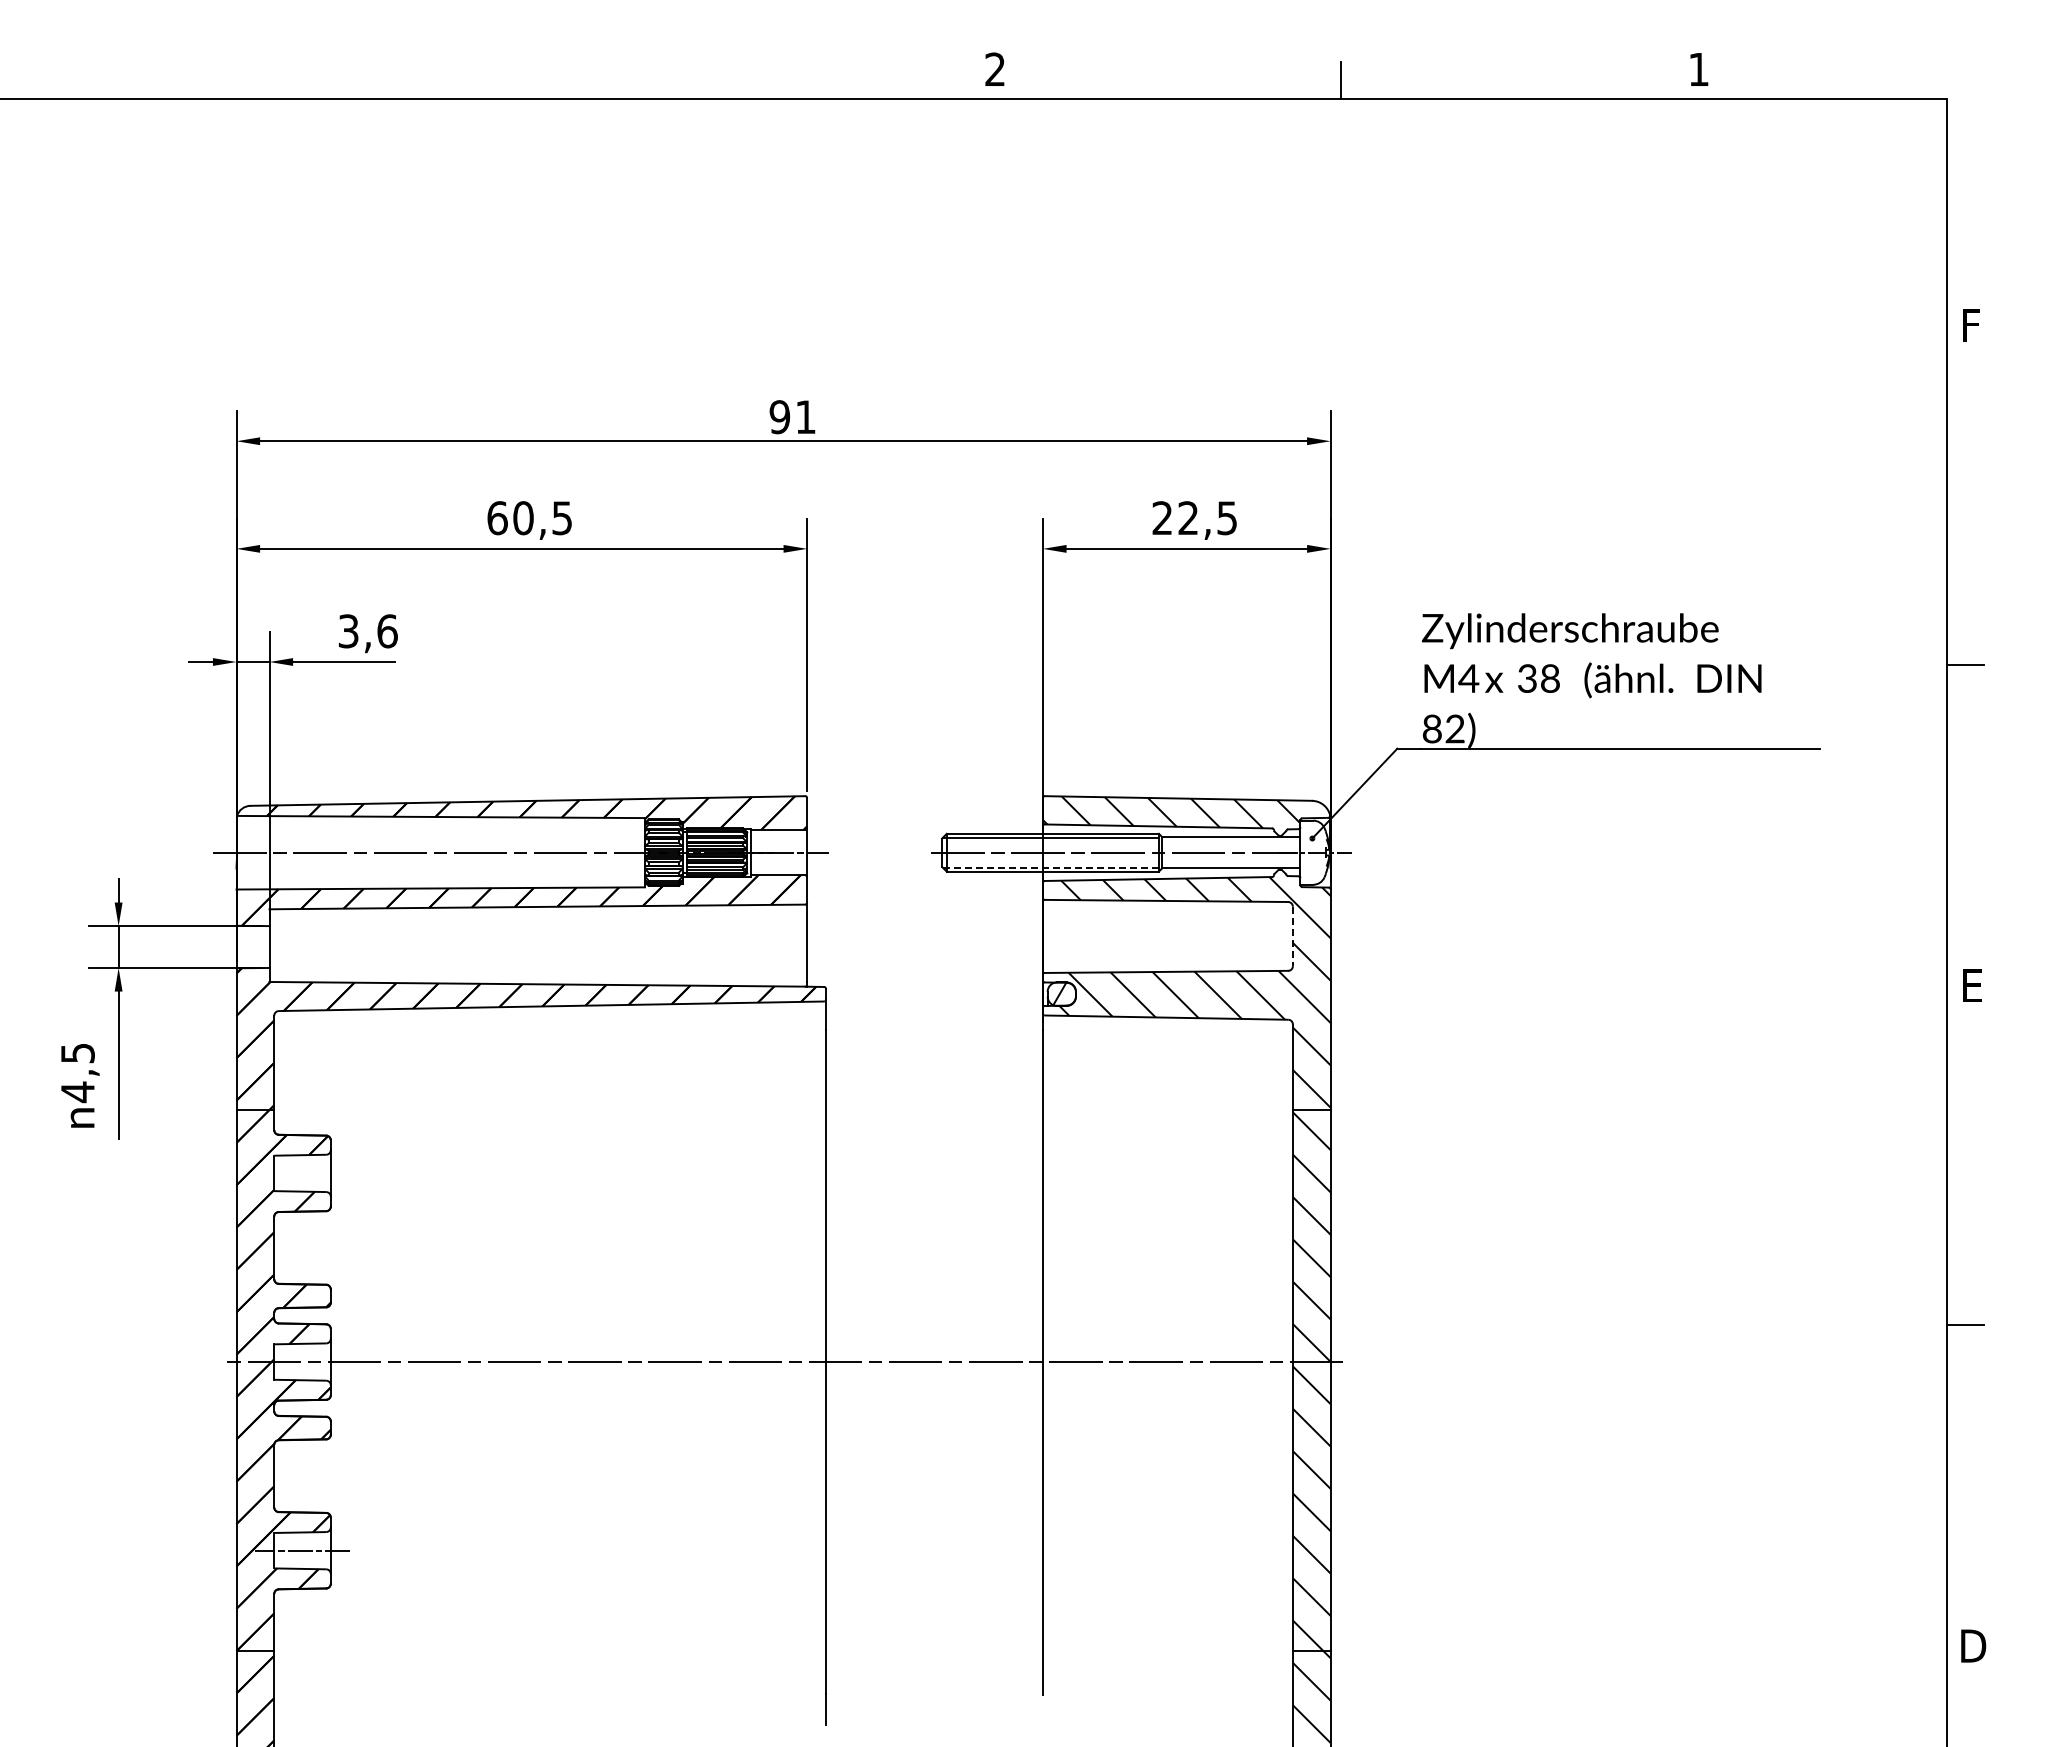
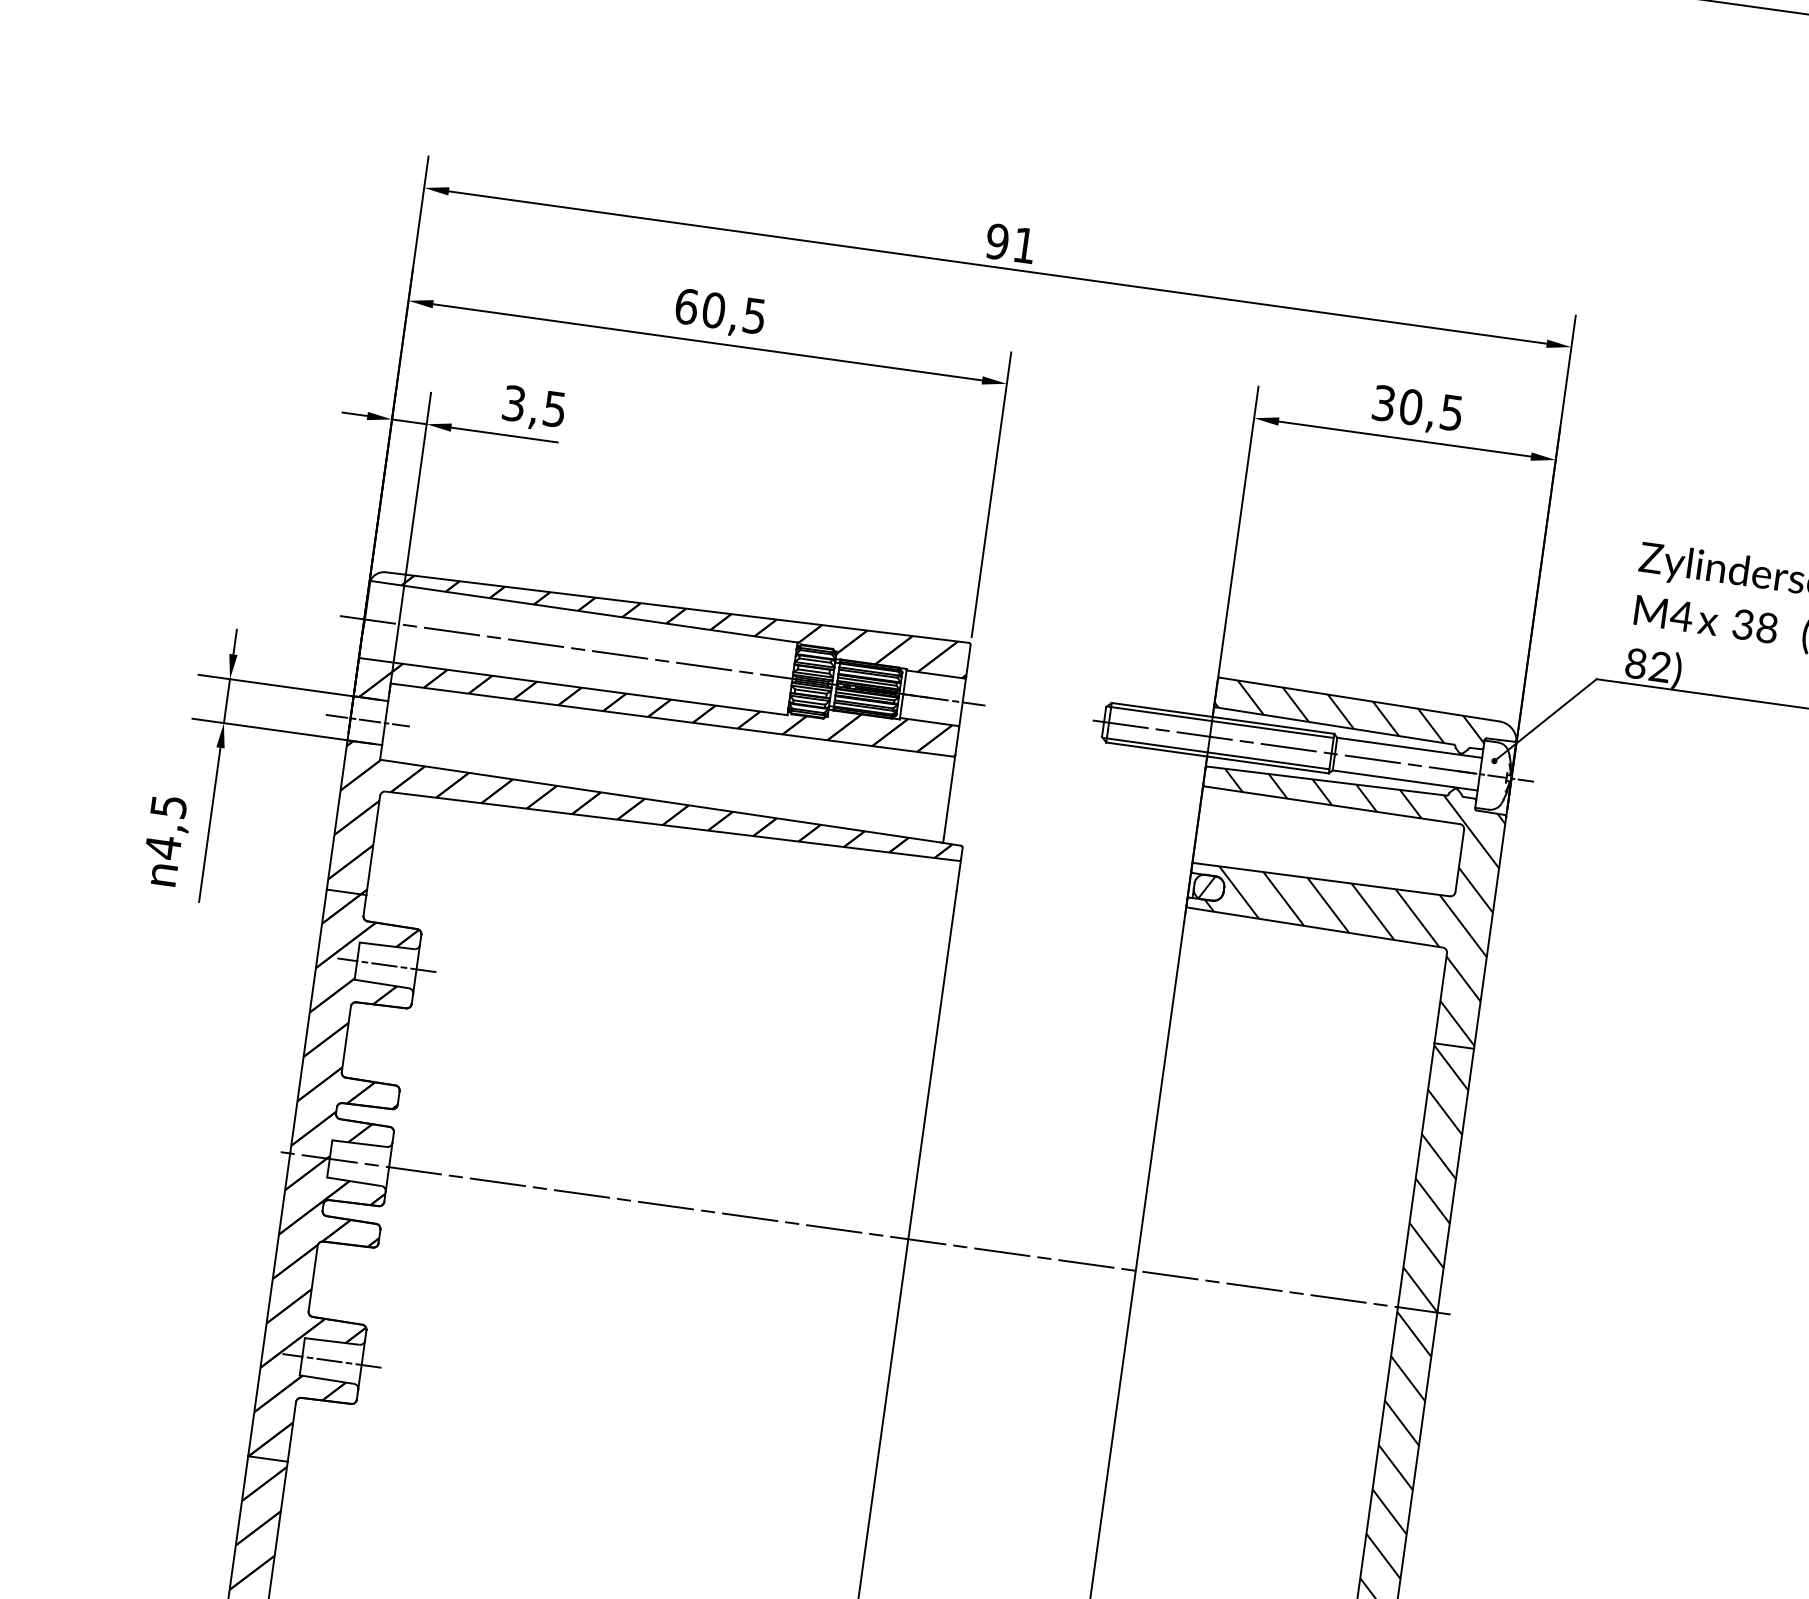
text: (1175, 518) -> (1397, 405), 22,5 -> 30,5
text: (387, 631) -> (554, 409), 3,6 -> 3,5
line: (1051, 867) -> (1216, 753), dashed -> solid
line: (1292, 936) -> (1459, 860), dashed -> solid
line: (252, 947) -> (367, 721), added
line: (302, 1173) -> (386, 965), added

